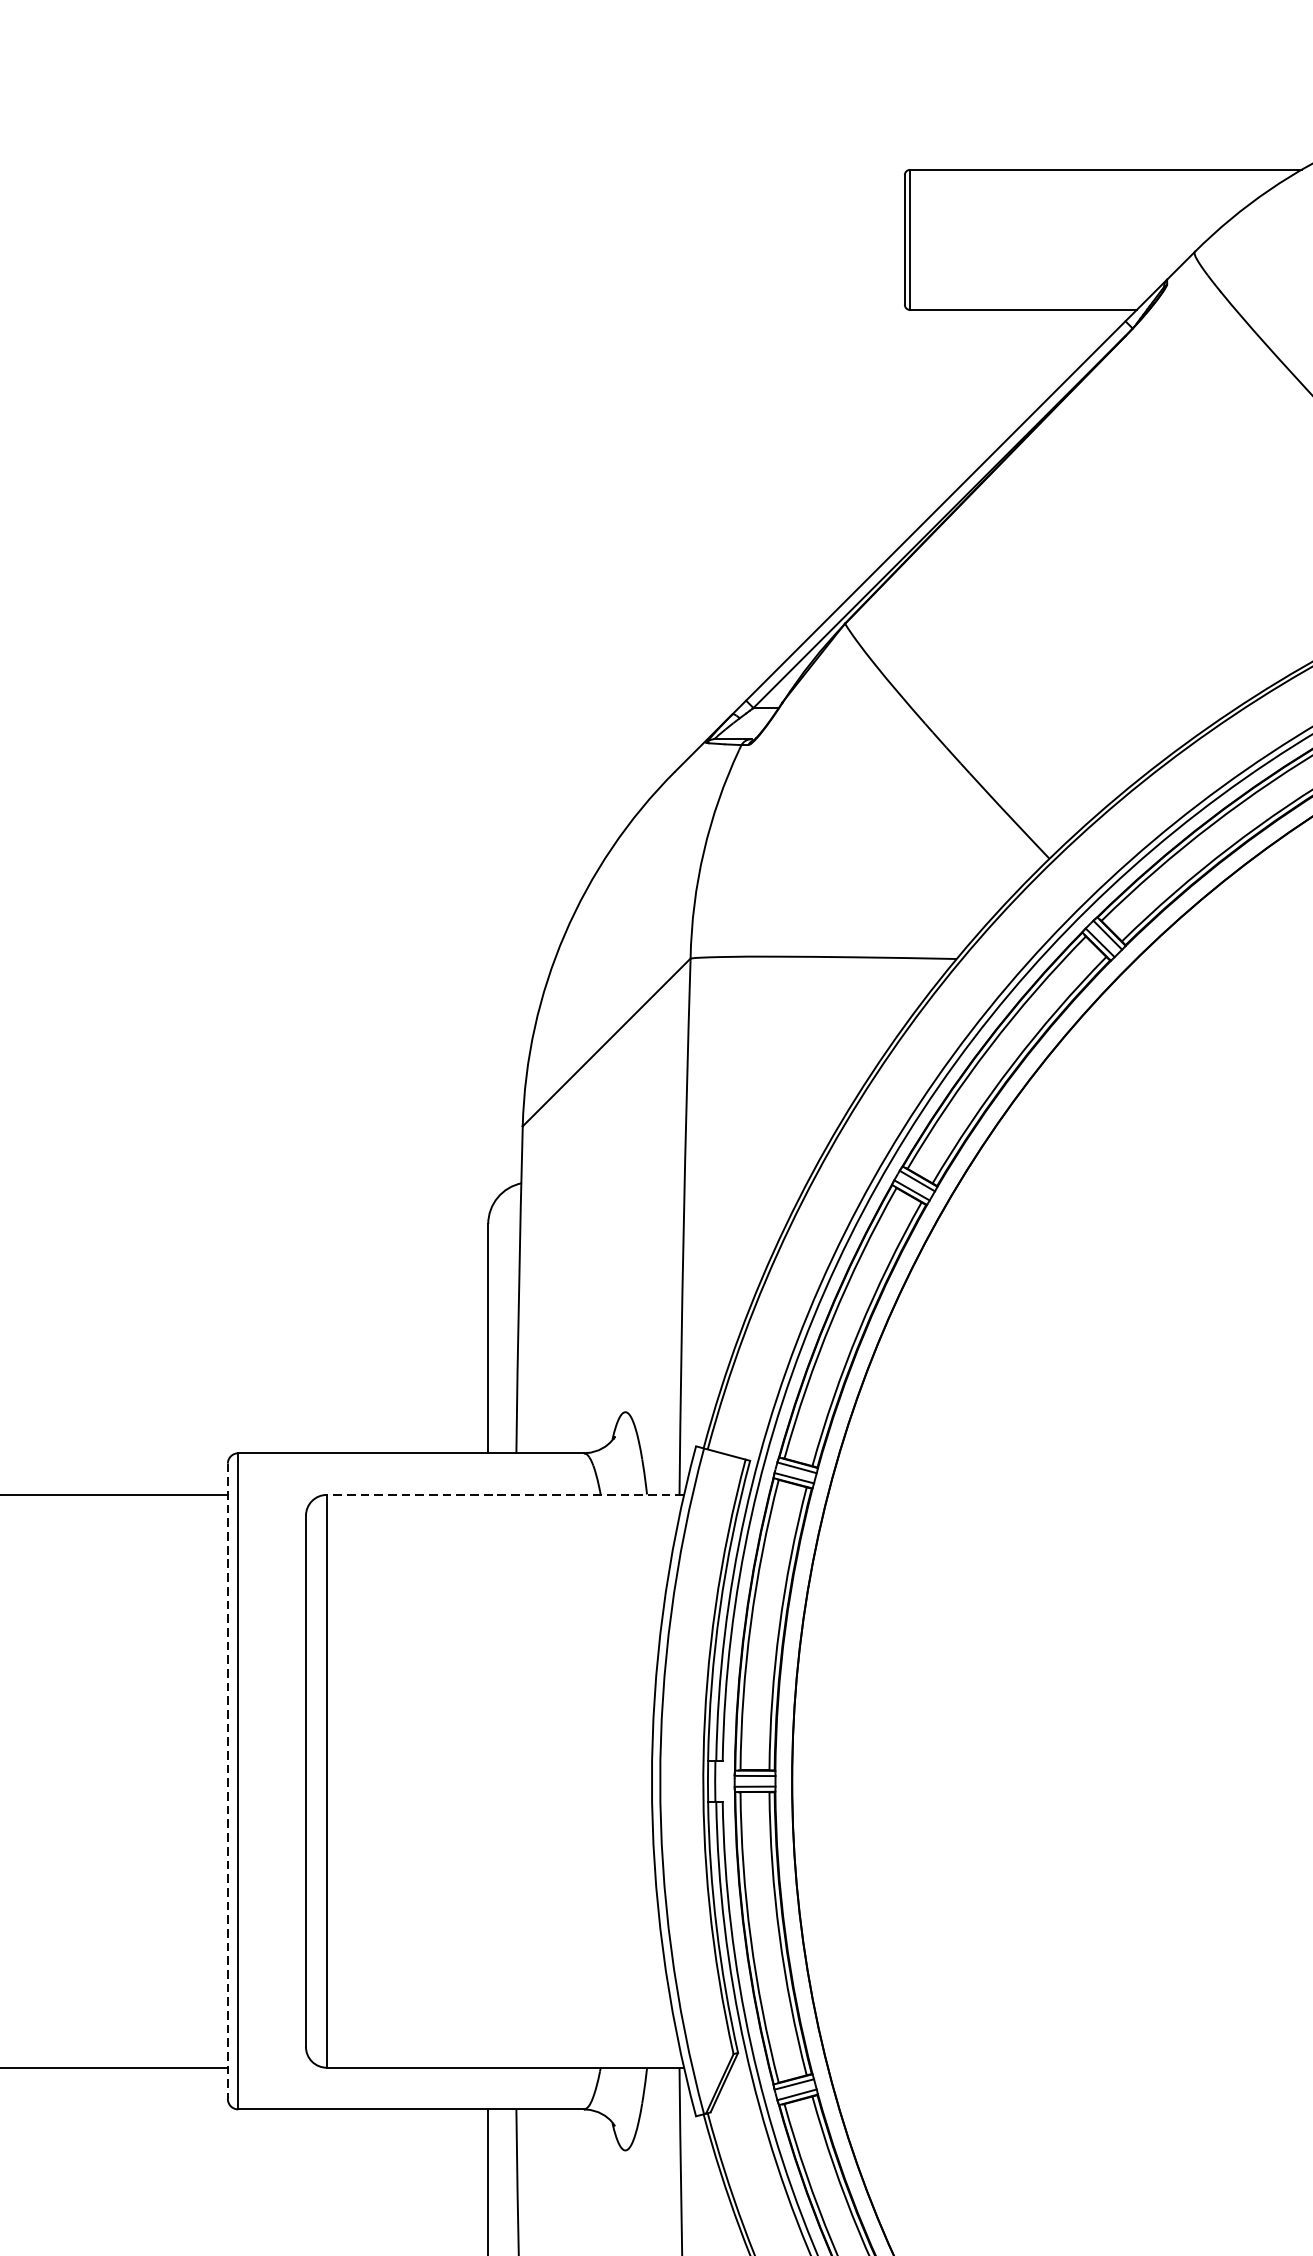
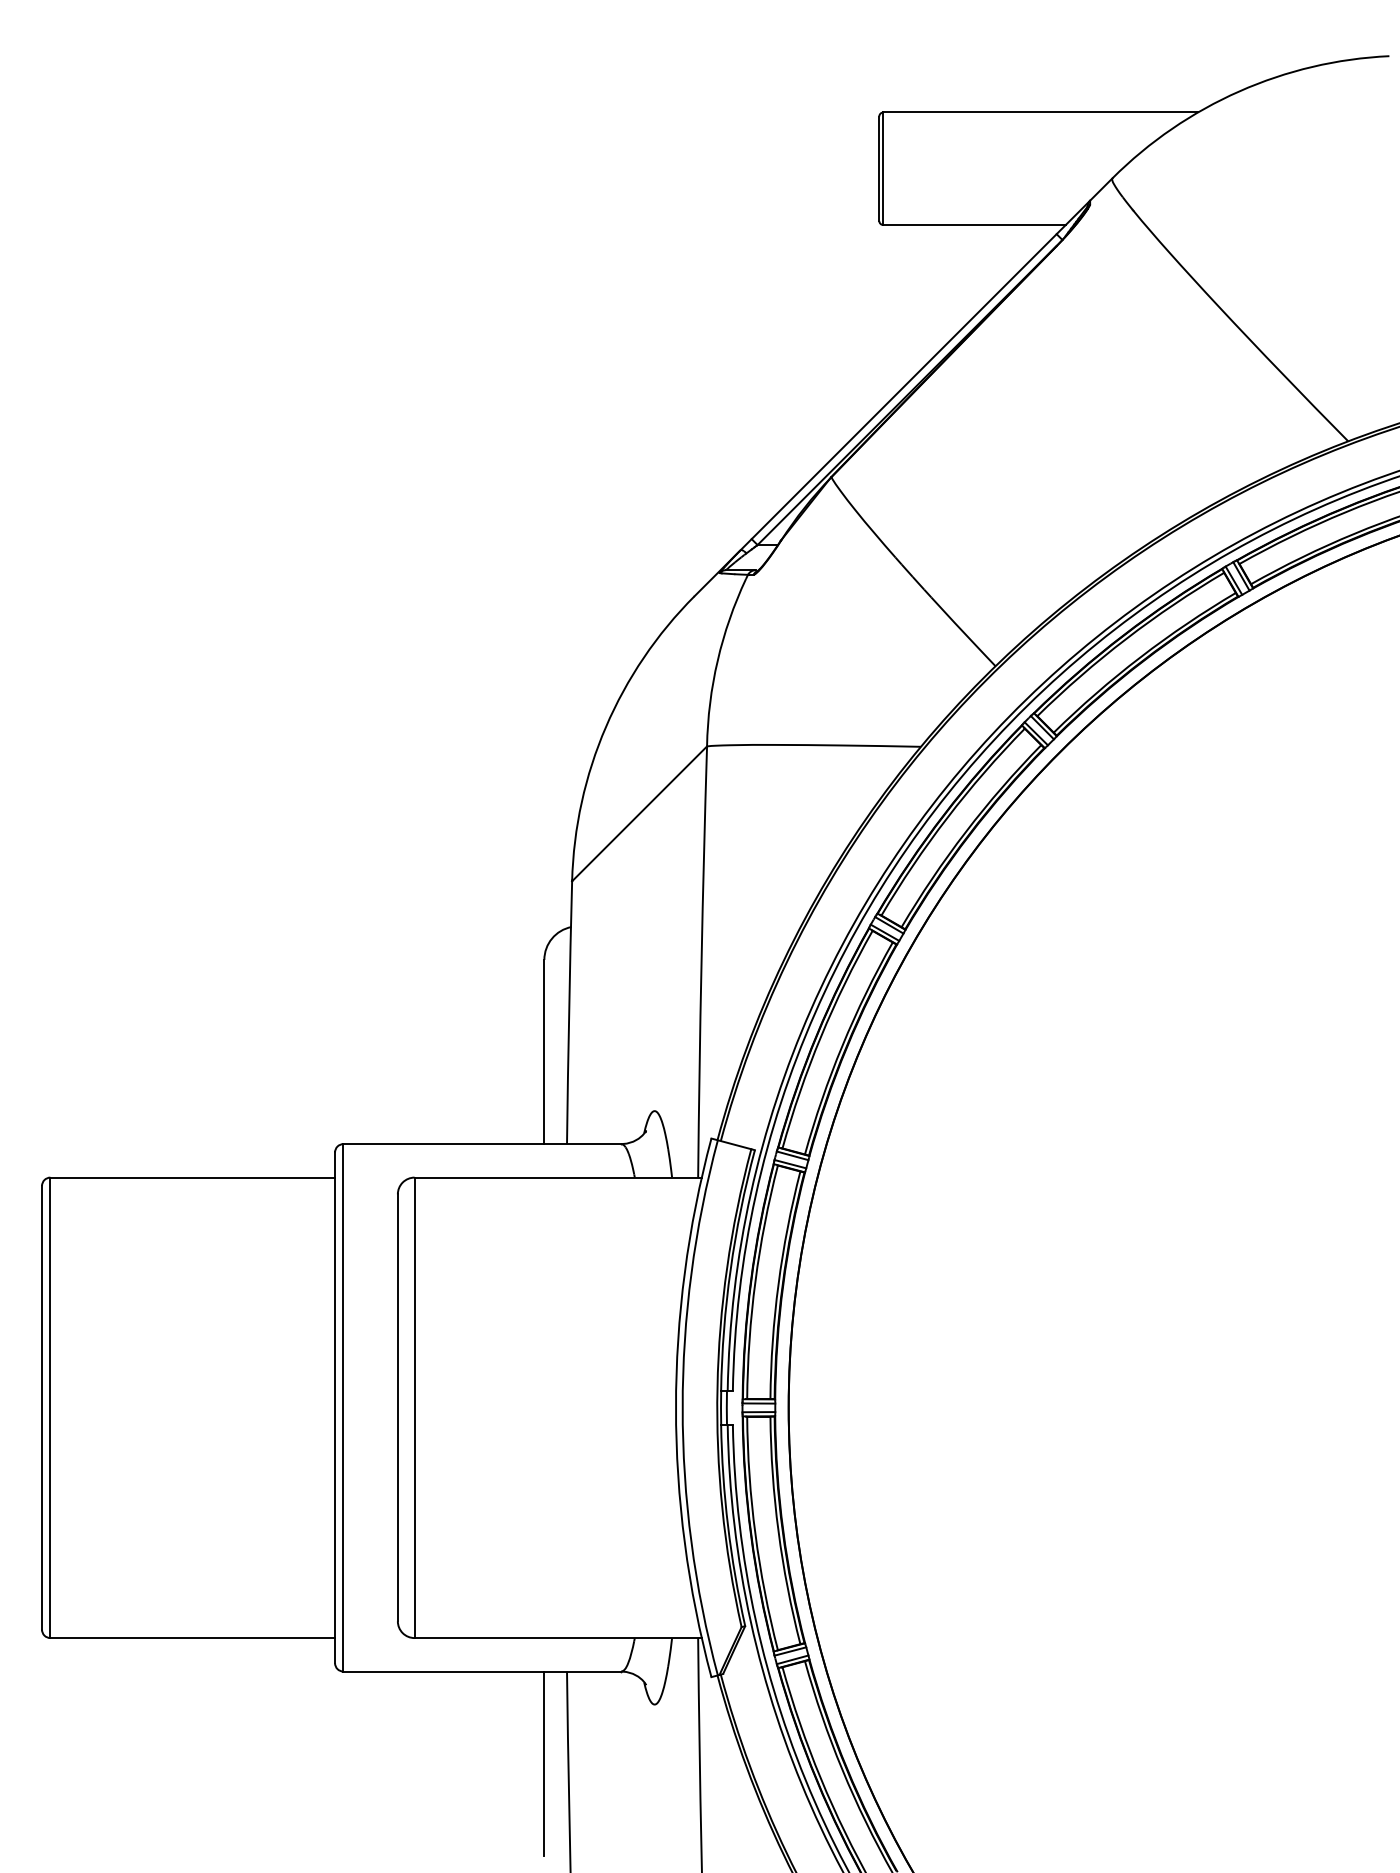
line: (505, 1494) -> (558, 1177), dashed -> solid
line: (228, 1782) -> (335, 1408), dashed -> solid

